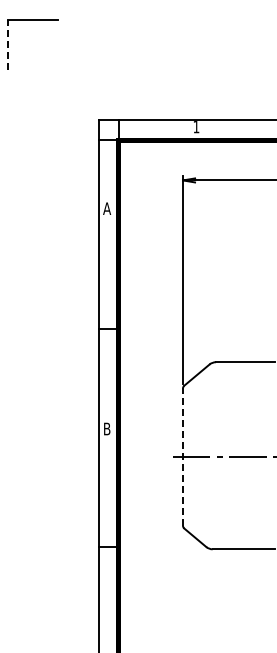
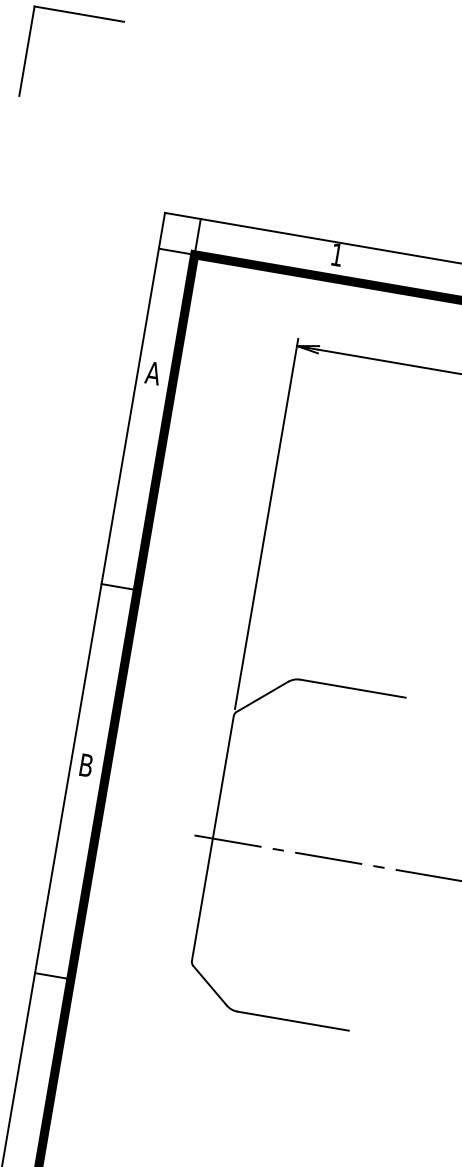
line: (8, 44) -> (27, 50), dashed -> solid
line: (183, 457) -> (213, 839), dashed -> solid

